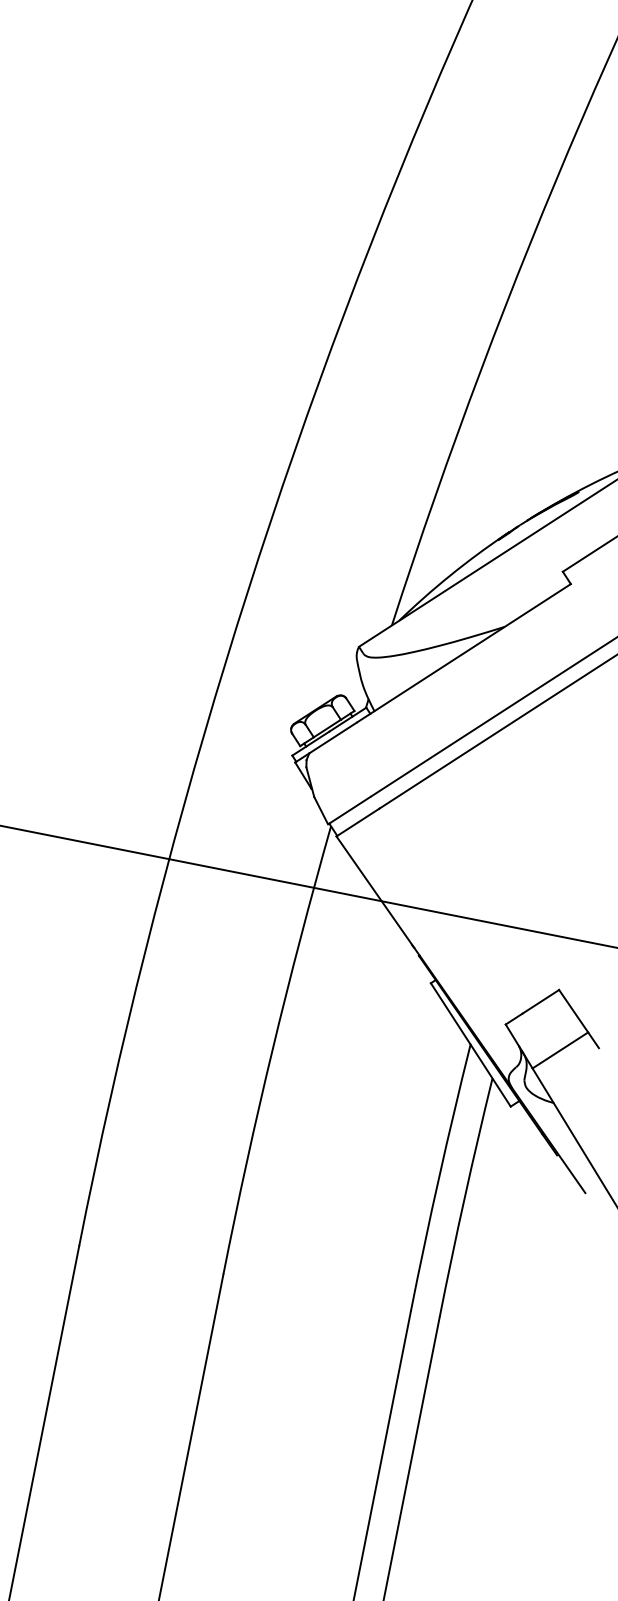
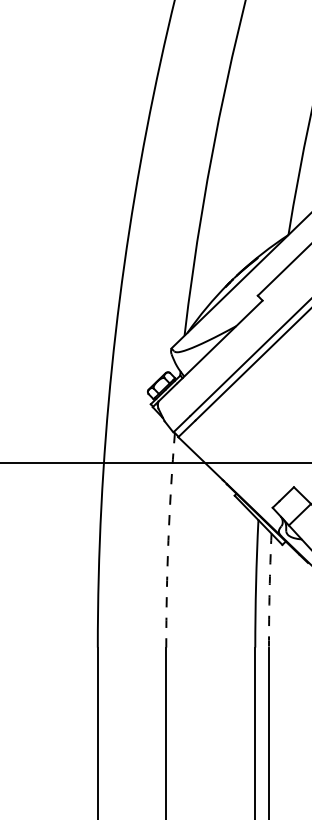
arc: (272, 1049) -> (168, 540), solid -> dashed
arc: (464, 1197) -> (269, 590), solid -> dashed

